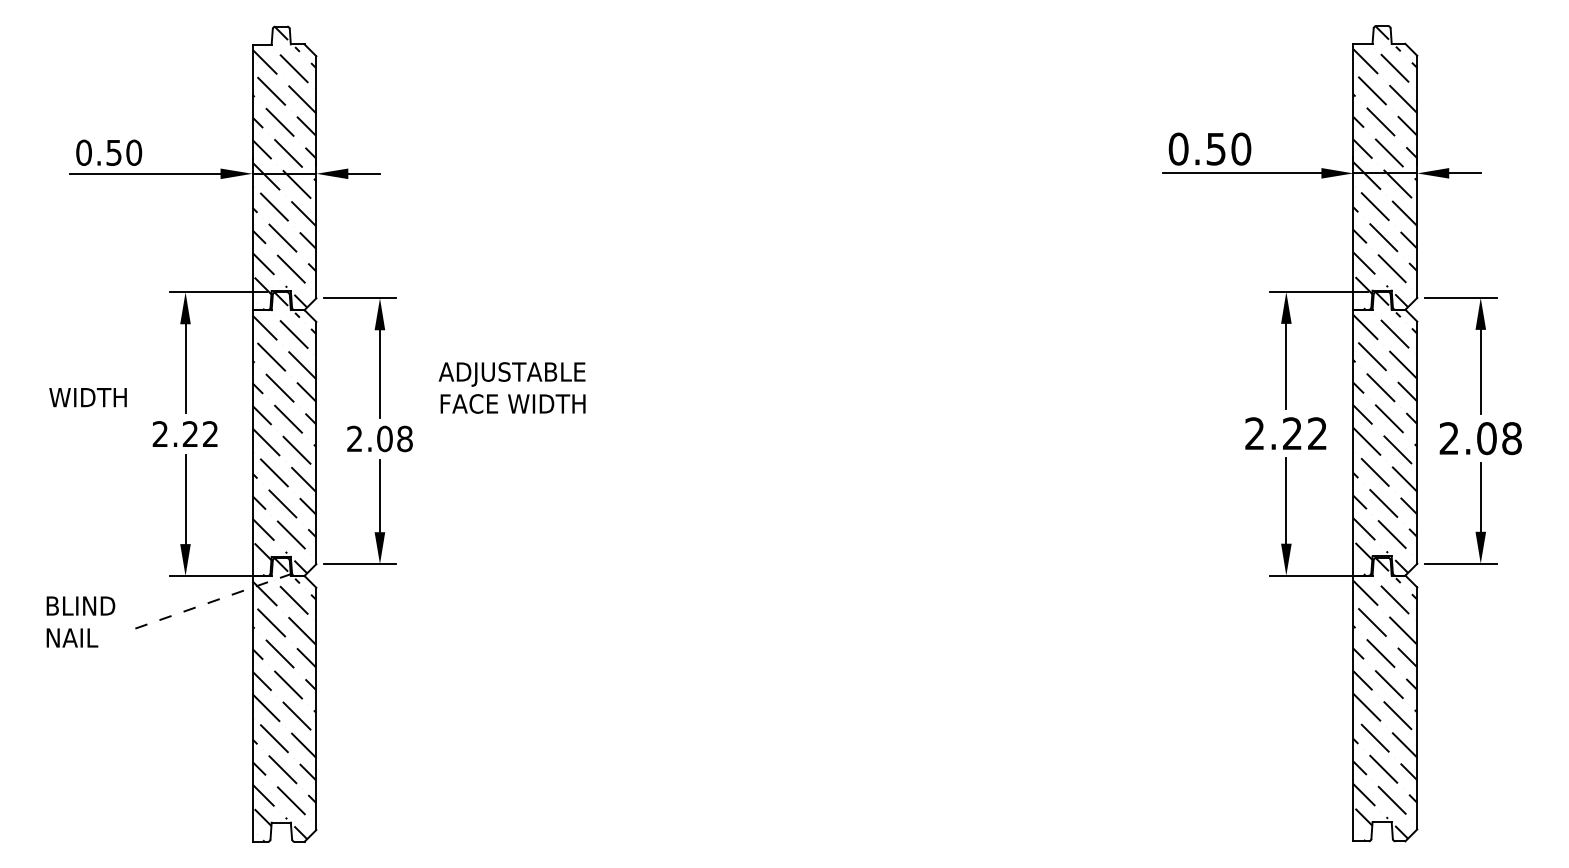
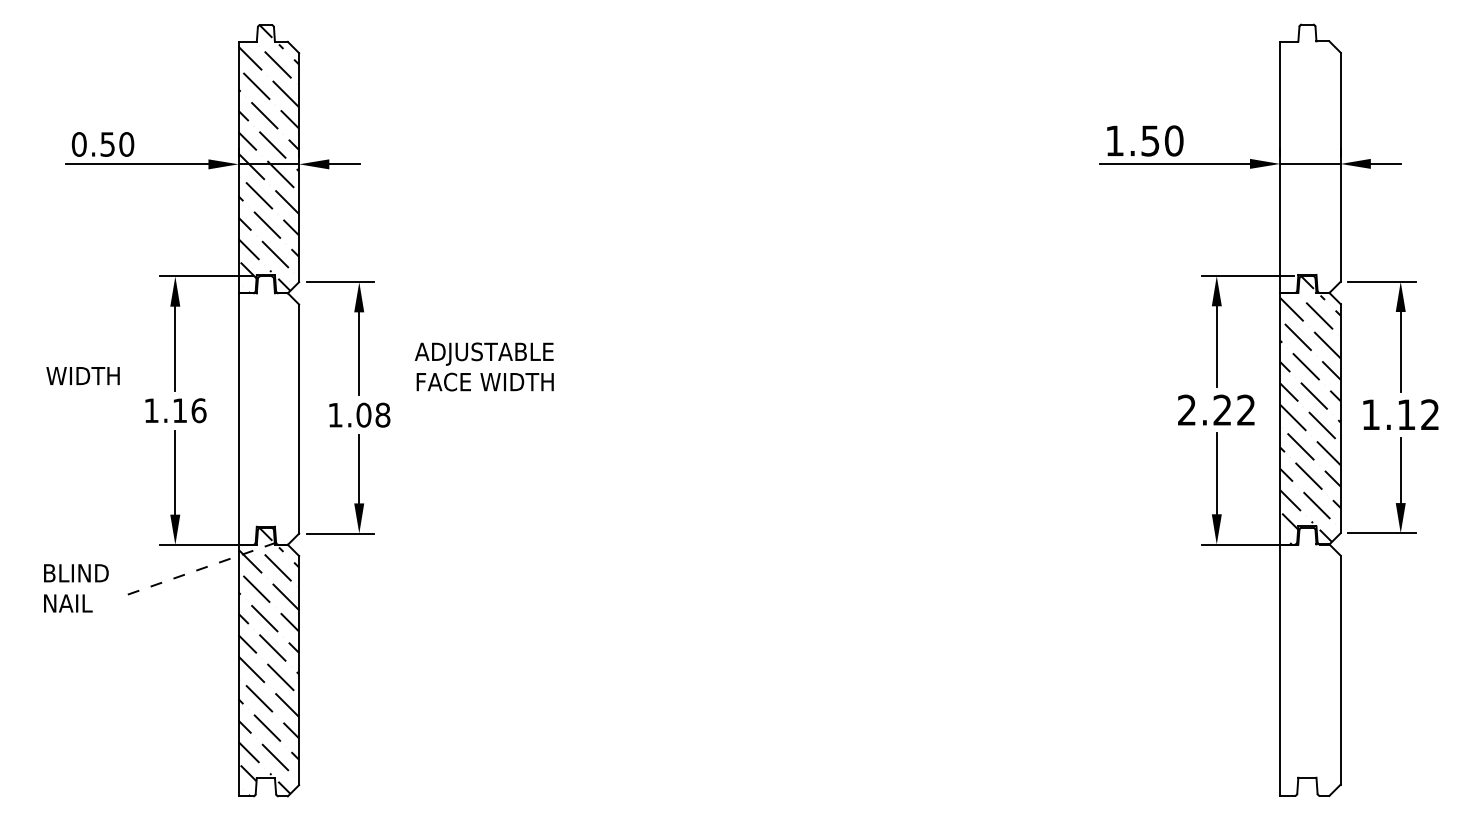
text: (1178, 148) -> (1114, 140), 0.50 -> 1.50
hatch: (1385, 167) -> (1310, 158), removed
text: (185, 434) -> (175, 410), 2.22 -> 1.16
hatch: (284, 434) -> (268, 410), removed
text: (354, 438) -> (335, 414), 2.08 -> 1.08
text: (1480, 438) -> (1400, 414), 2.08 -> 1.12
hatch: (1385, 699) -> (1310, 661), removed

